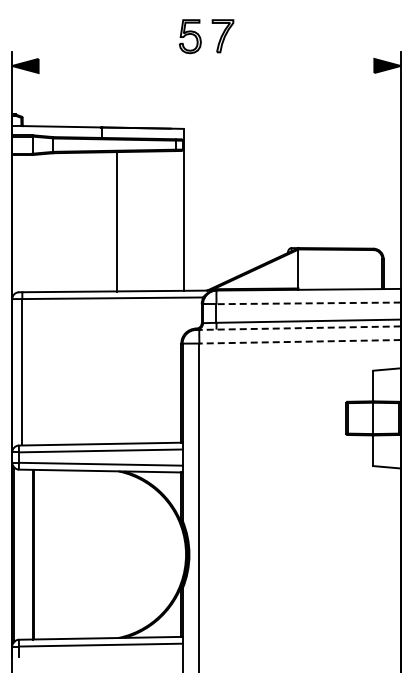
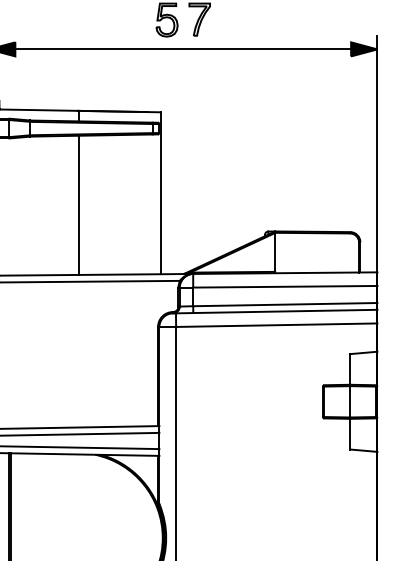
line: (206, 65) -> (183, 48), added
line: (117, 221) -> (79, 204), moved
line: (308, 303) -> (285, 286), dashed -> solid
line: (300, 328) -> (277, 311), dashed -> solid
line: (300, 341) -> (277, 324), dashed -> solid

